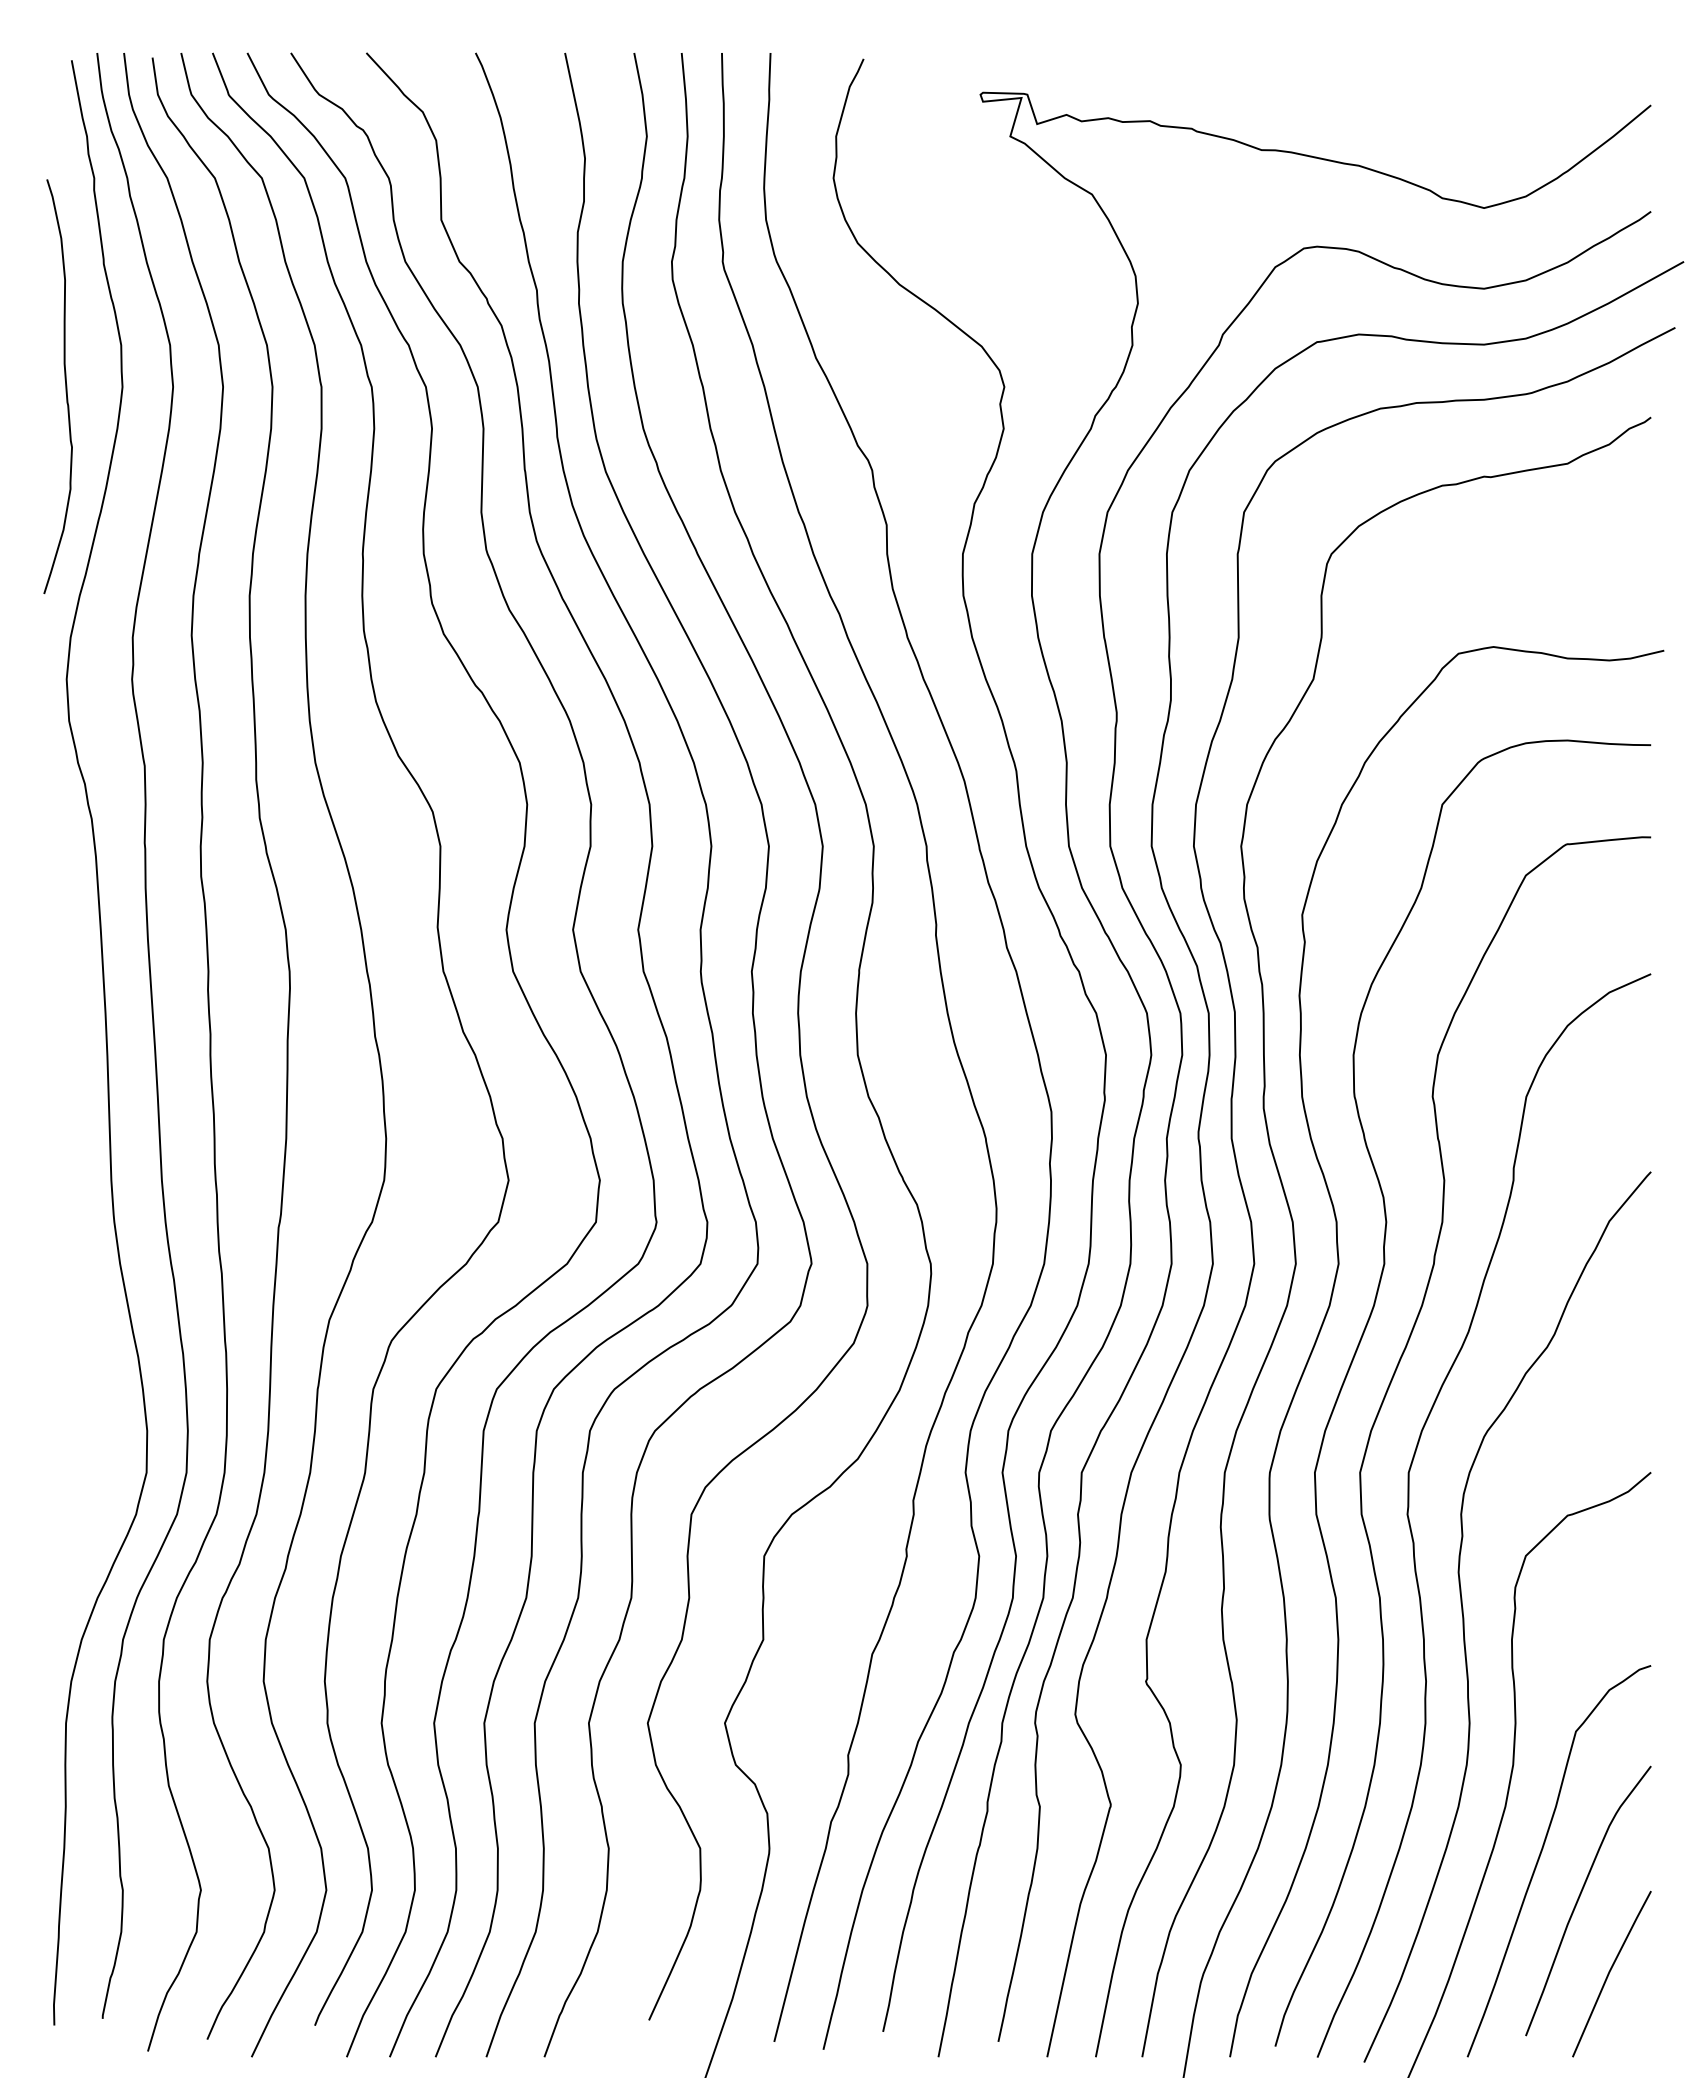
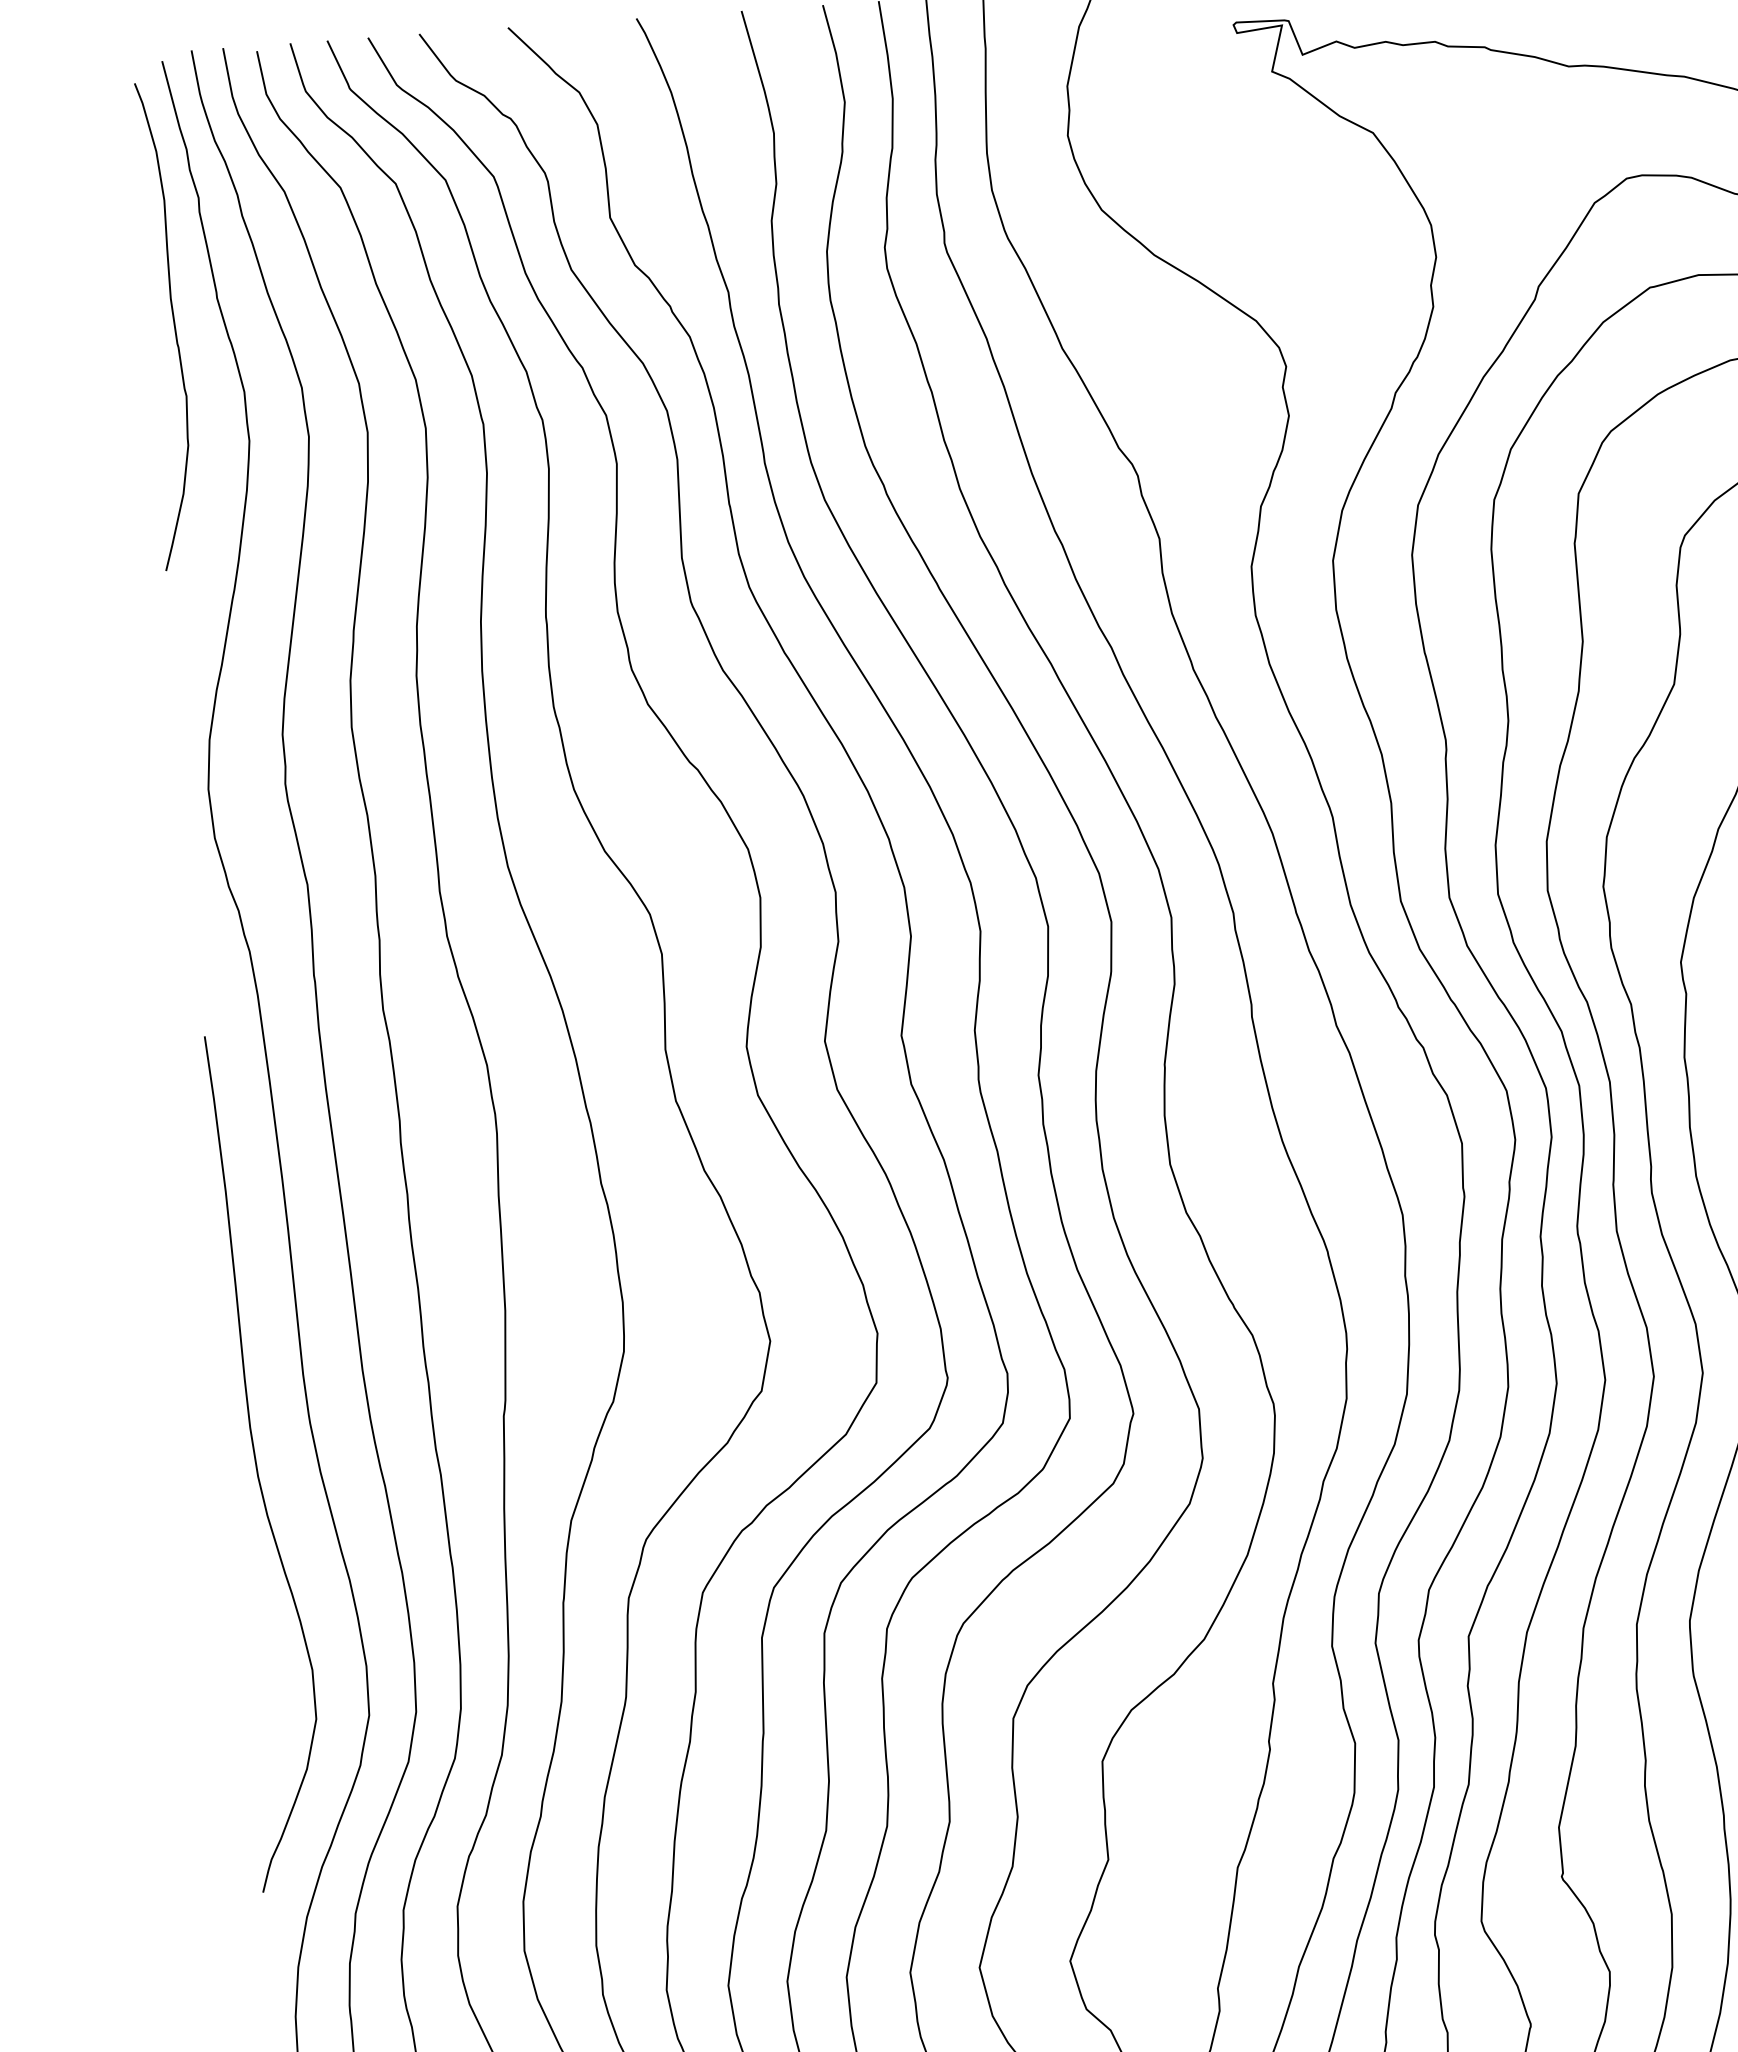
curve: (65, 386) -> (173, 325), moved
curve: (67, 1254) -> (257, 1465), added

